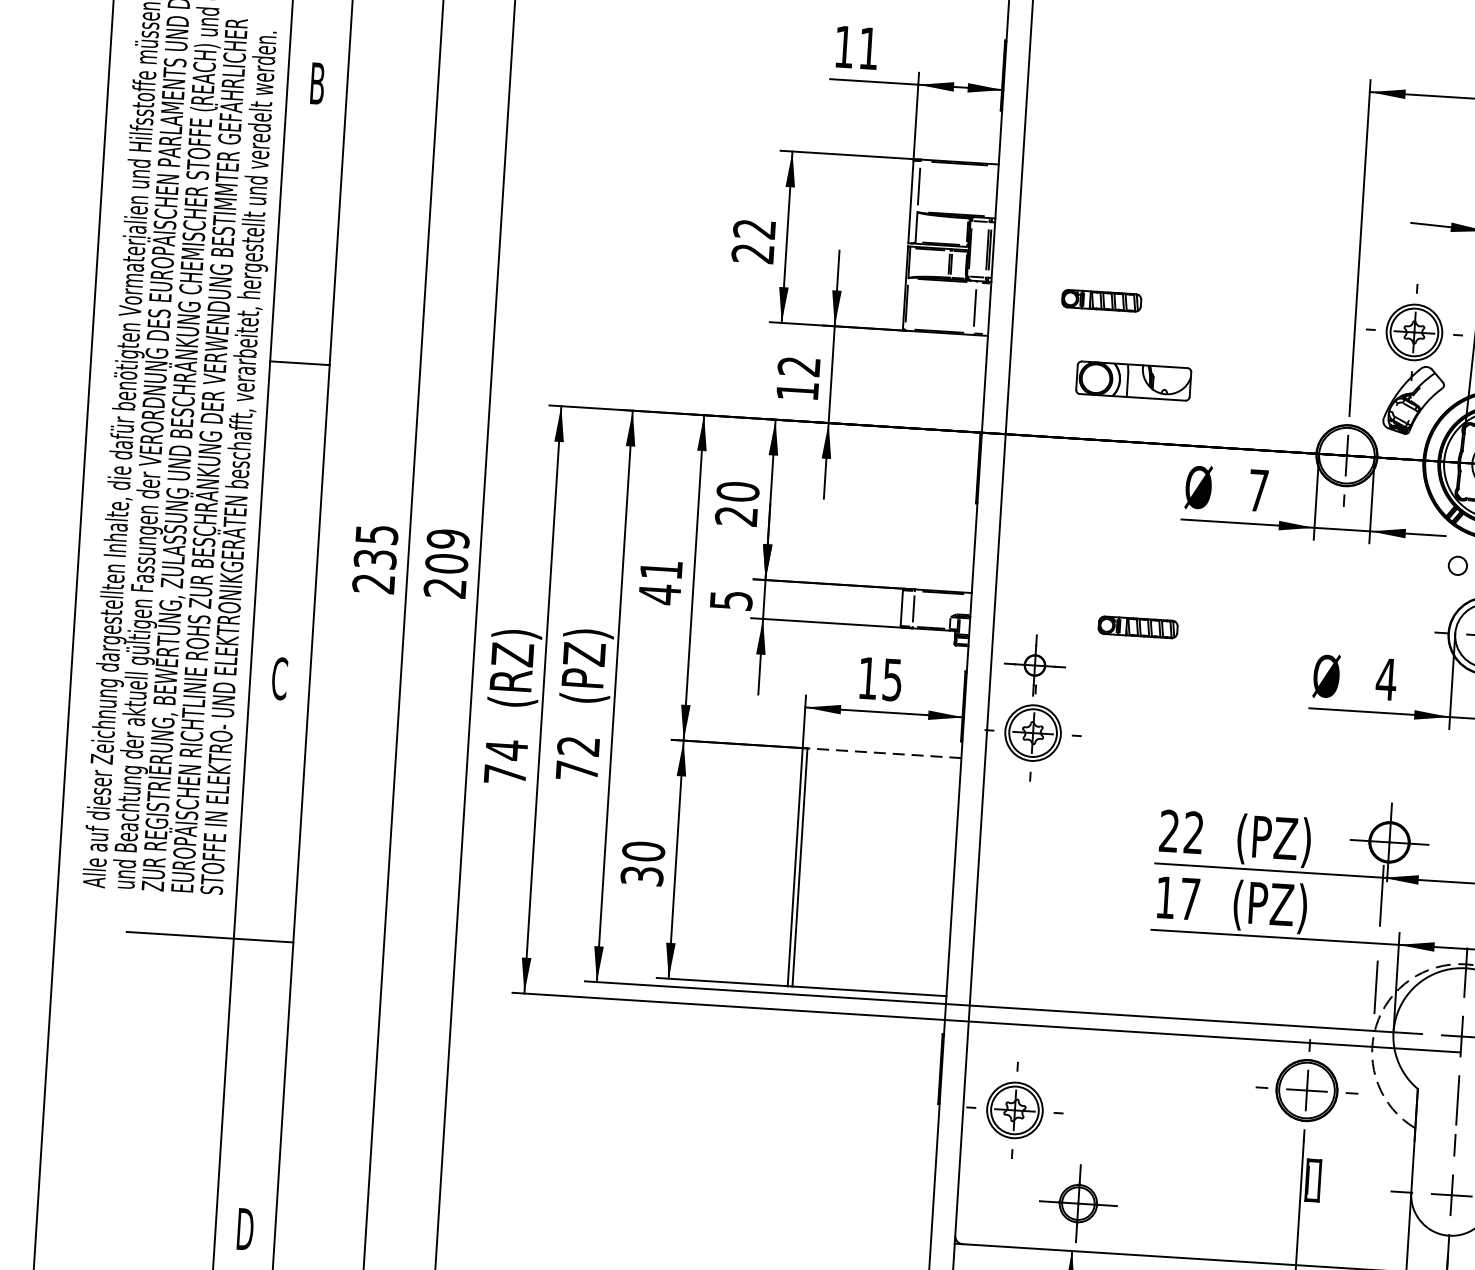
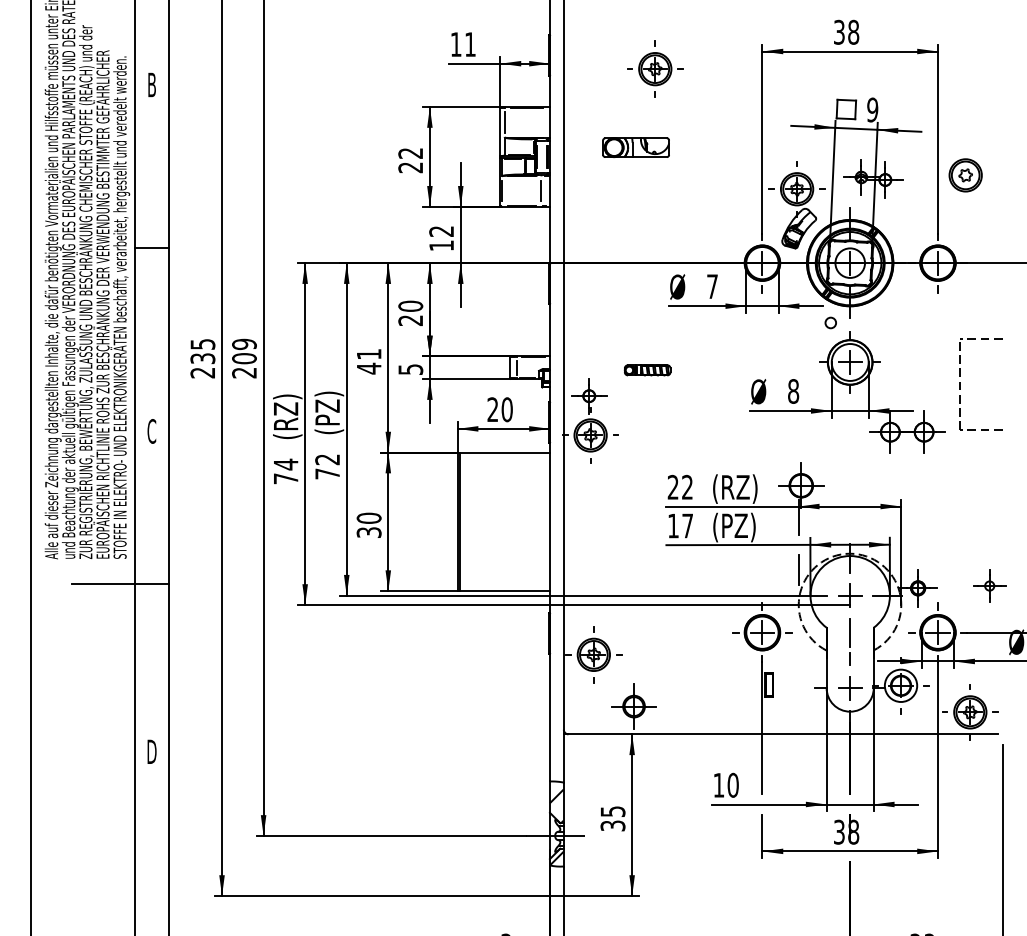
part: (1184, 109) -> (655, 68), added
part: (1101, 301) -> (614, 182), removed
part: (1132, 380) -> (635, 147), moved
text: (879, 678) -> (499, 409), 15 -> 20
text: (1386, 679) -> (793, 391), 4 -> 8
line: (885, 753) -> (505, 452), dashed -> solid
text: (1284, 840) -> (740, 488), (PZ) -> (RZ)

